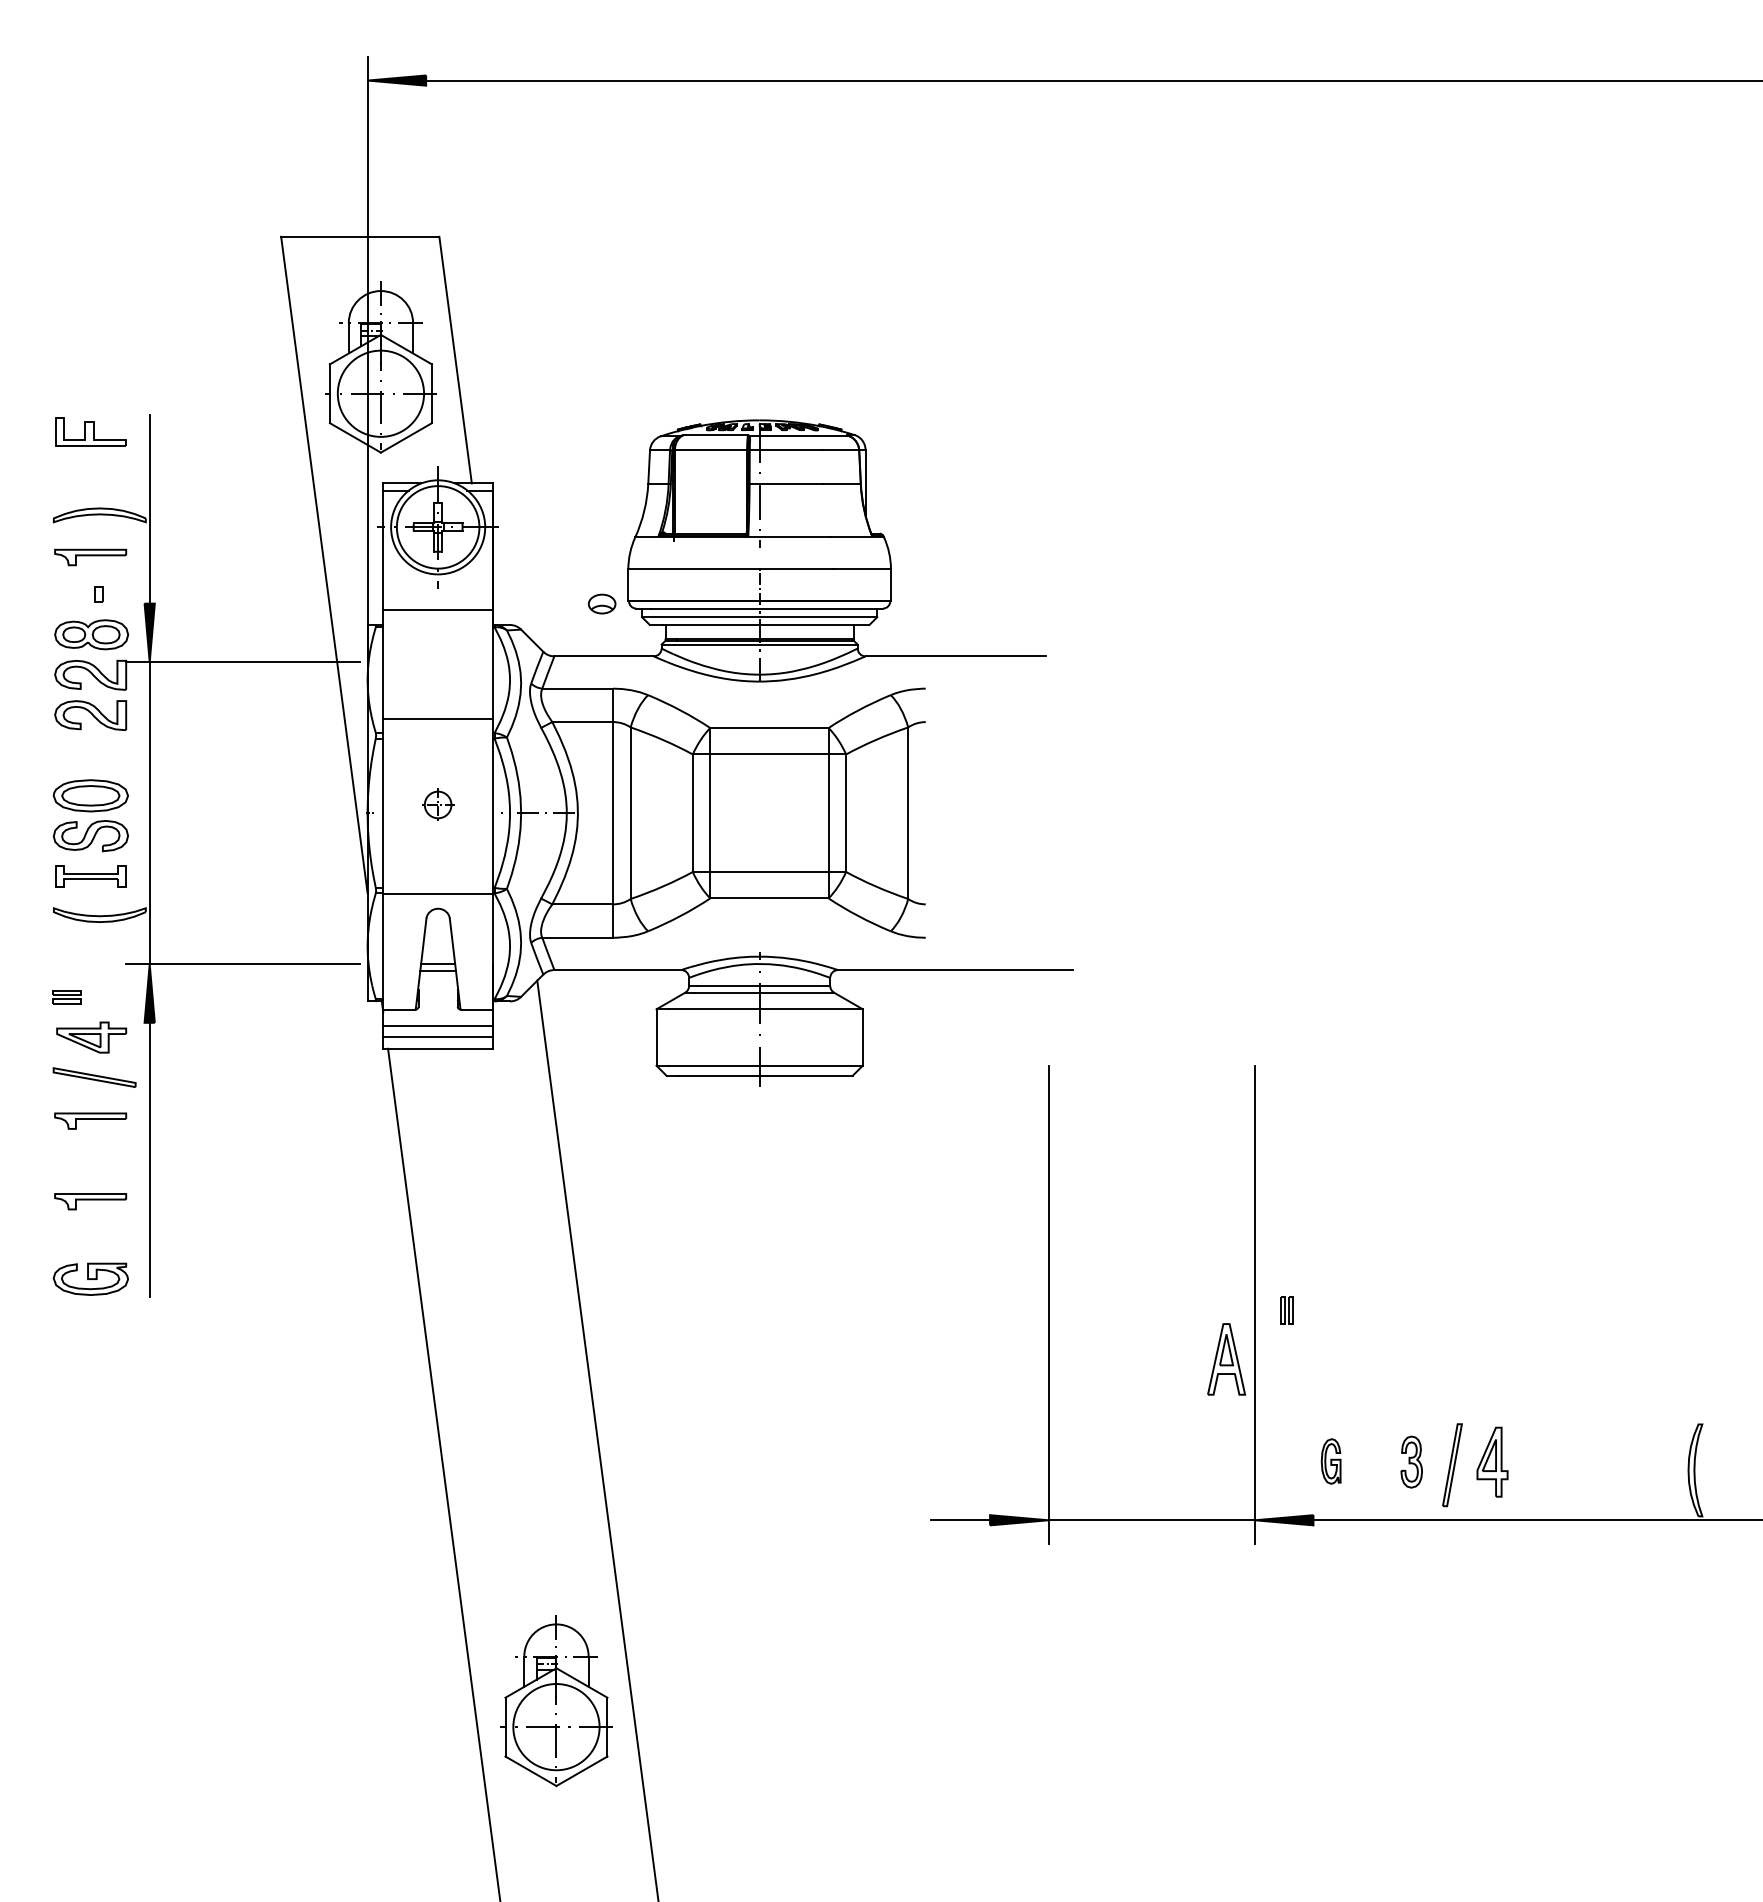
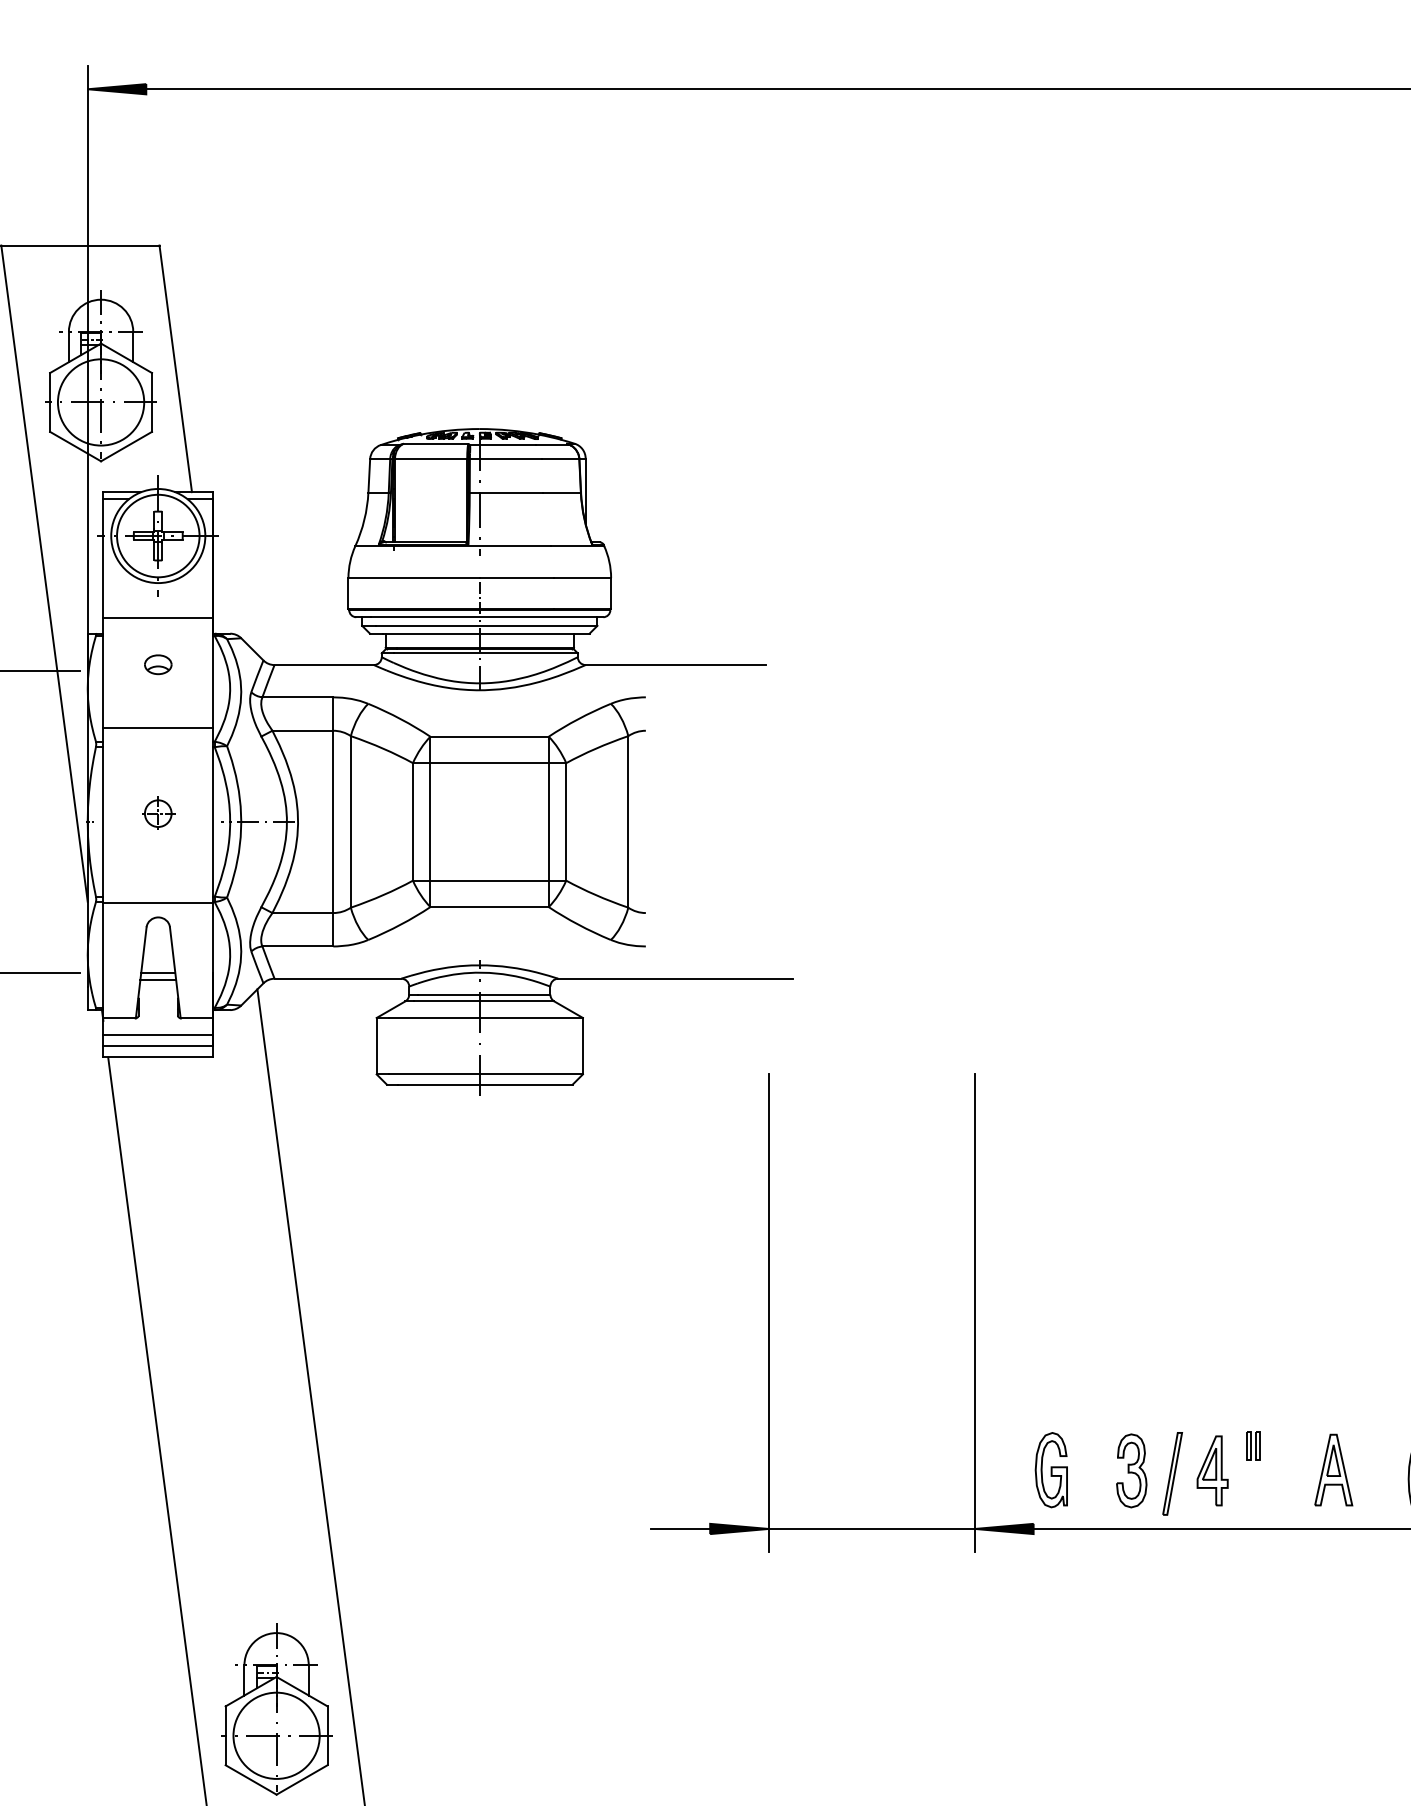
part: (602, 603) -> (158, 664), moved
part: (1286, 1310) -> (1252, 1446), moved
part: (1226, 1359) -> (1333, 1470), moved
part: (1330, 1461) -> (1050, 1470), size x1.67
part: (1411, 1461) -> (1131, 1470), size x1.43

